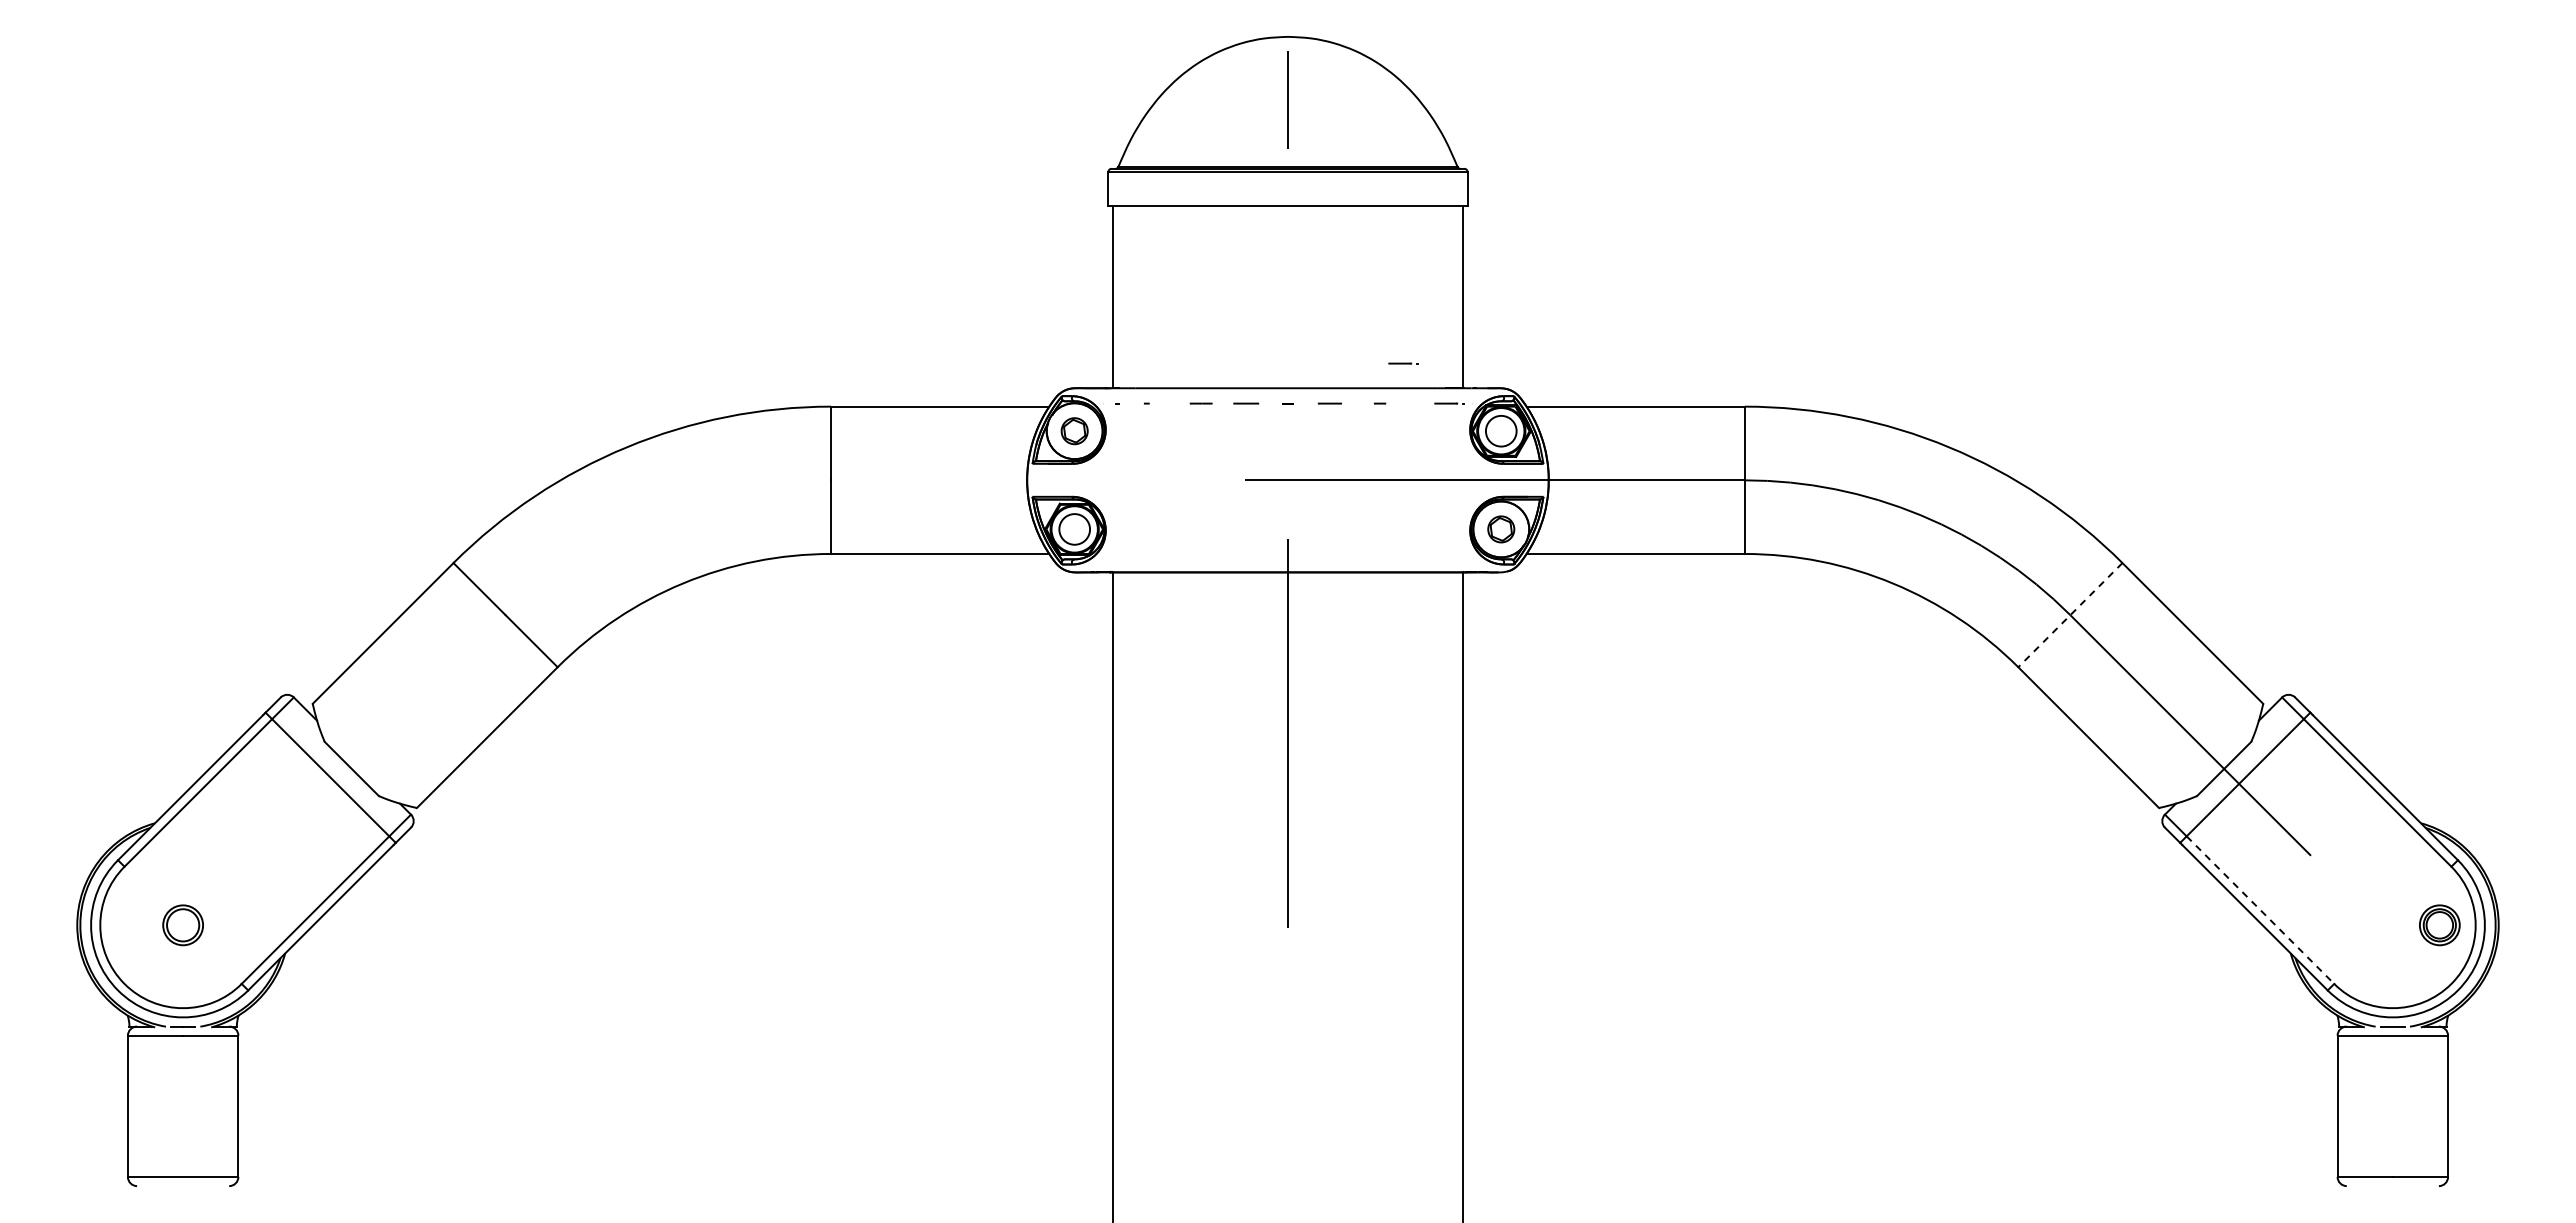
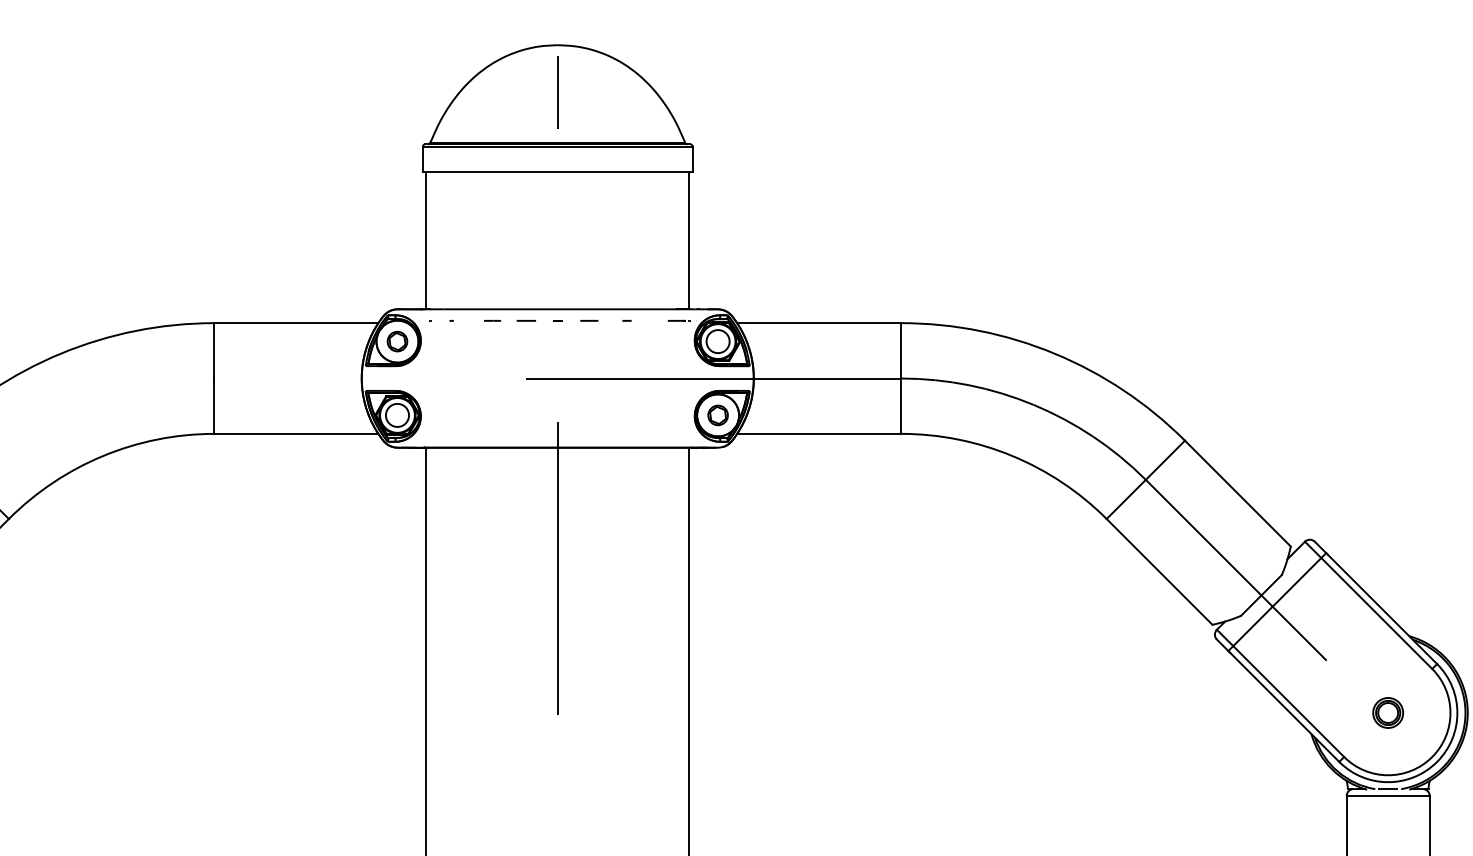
line: (1403, 363) -> (644, 290), removed
line: (2070, 615) -> (1145, 480), dashed -> solid
line: (2260, 910) -> (1288, 701), dashed -> solid
part: (2439, 925) -> (1387, 713), moved

